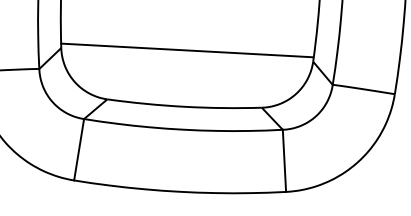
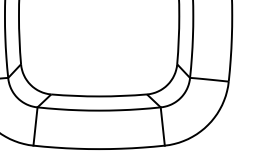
line: (188, 50) -> (99, 61), removed

